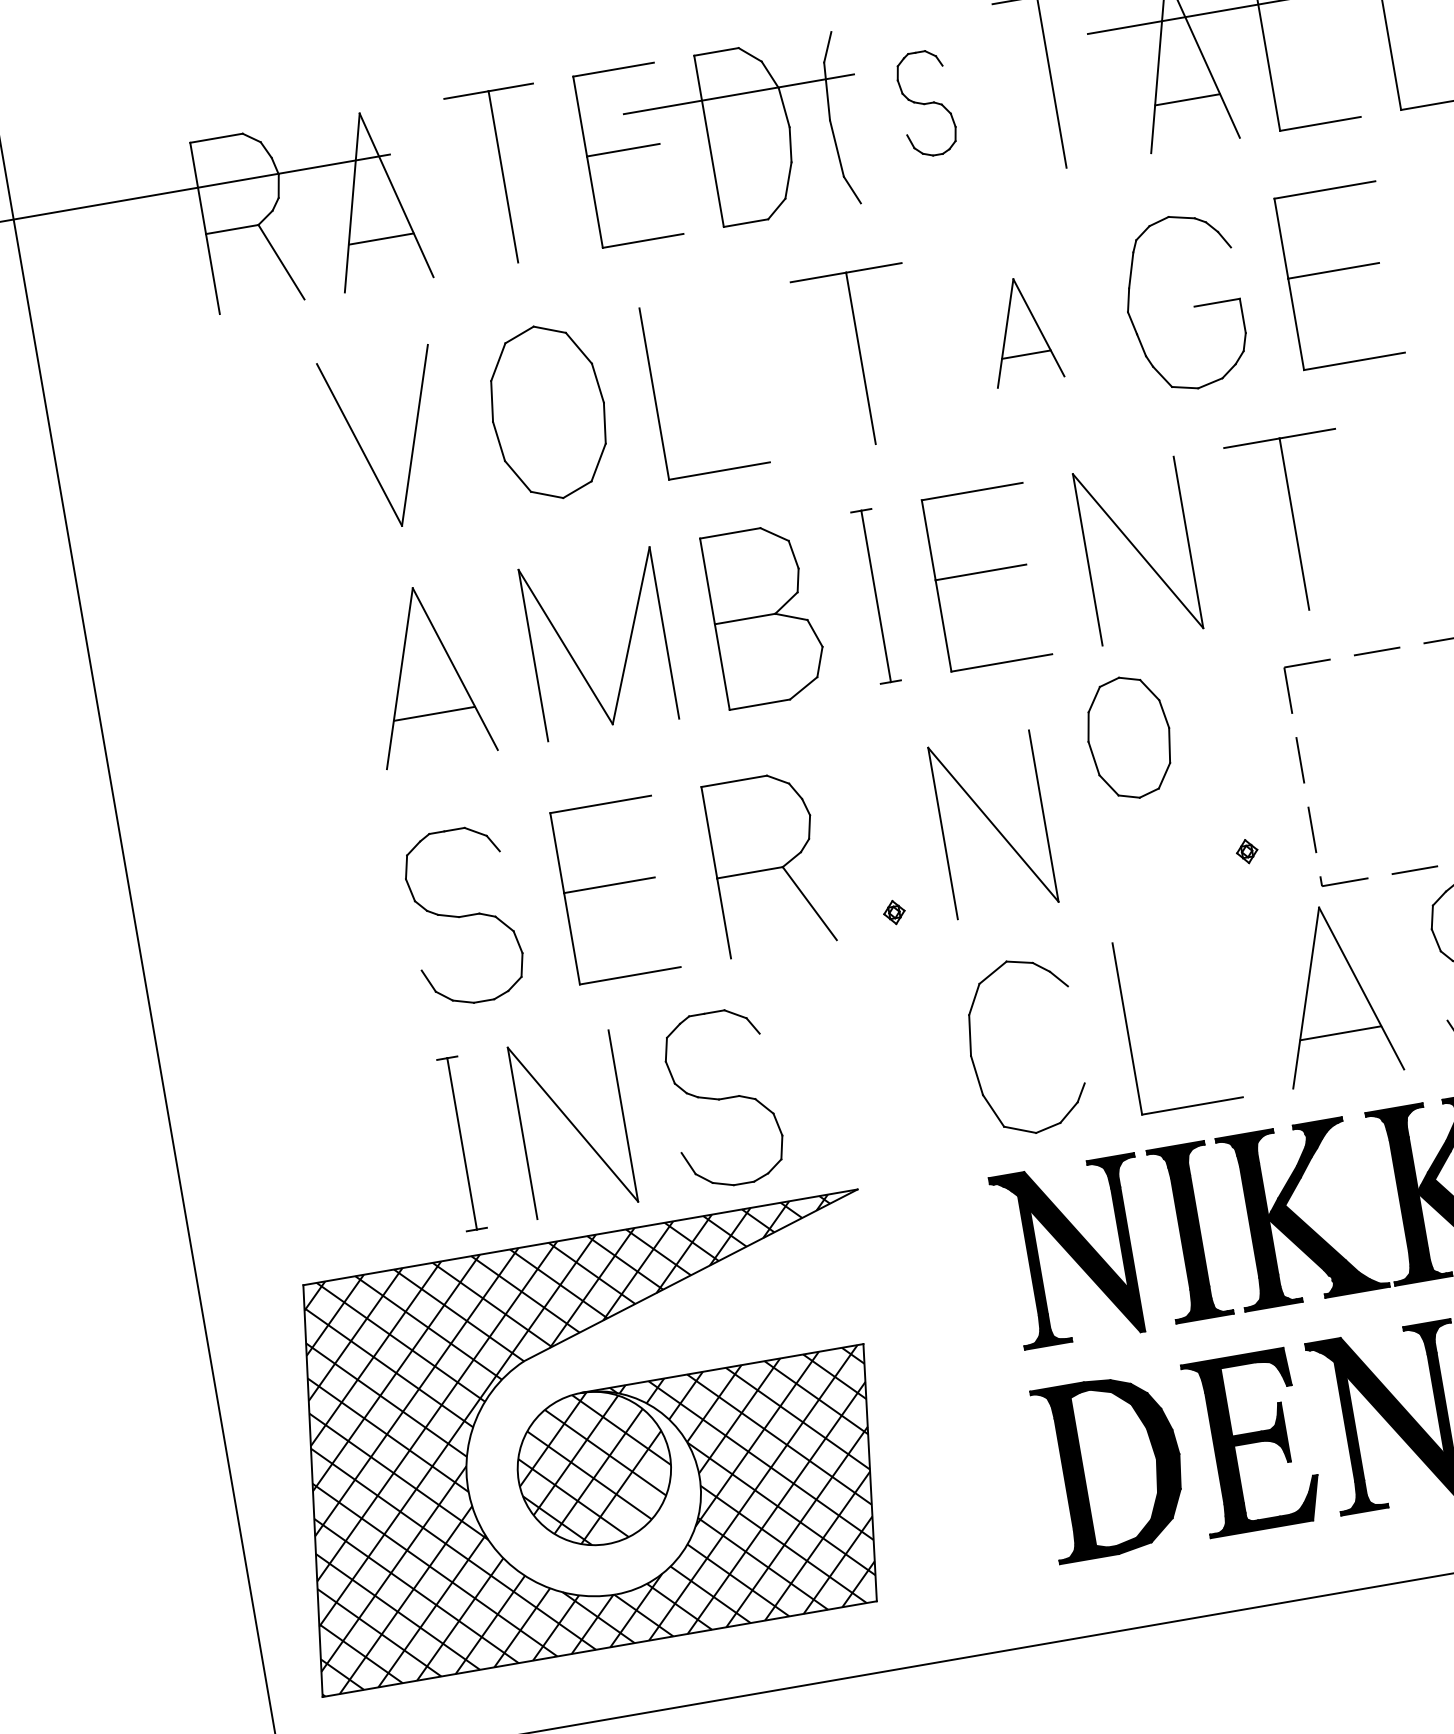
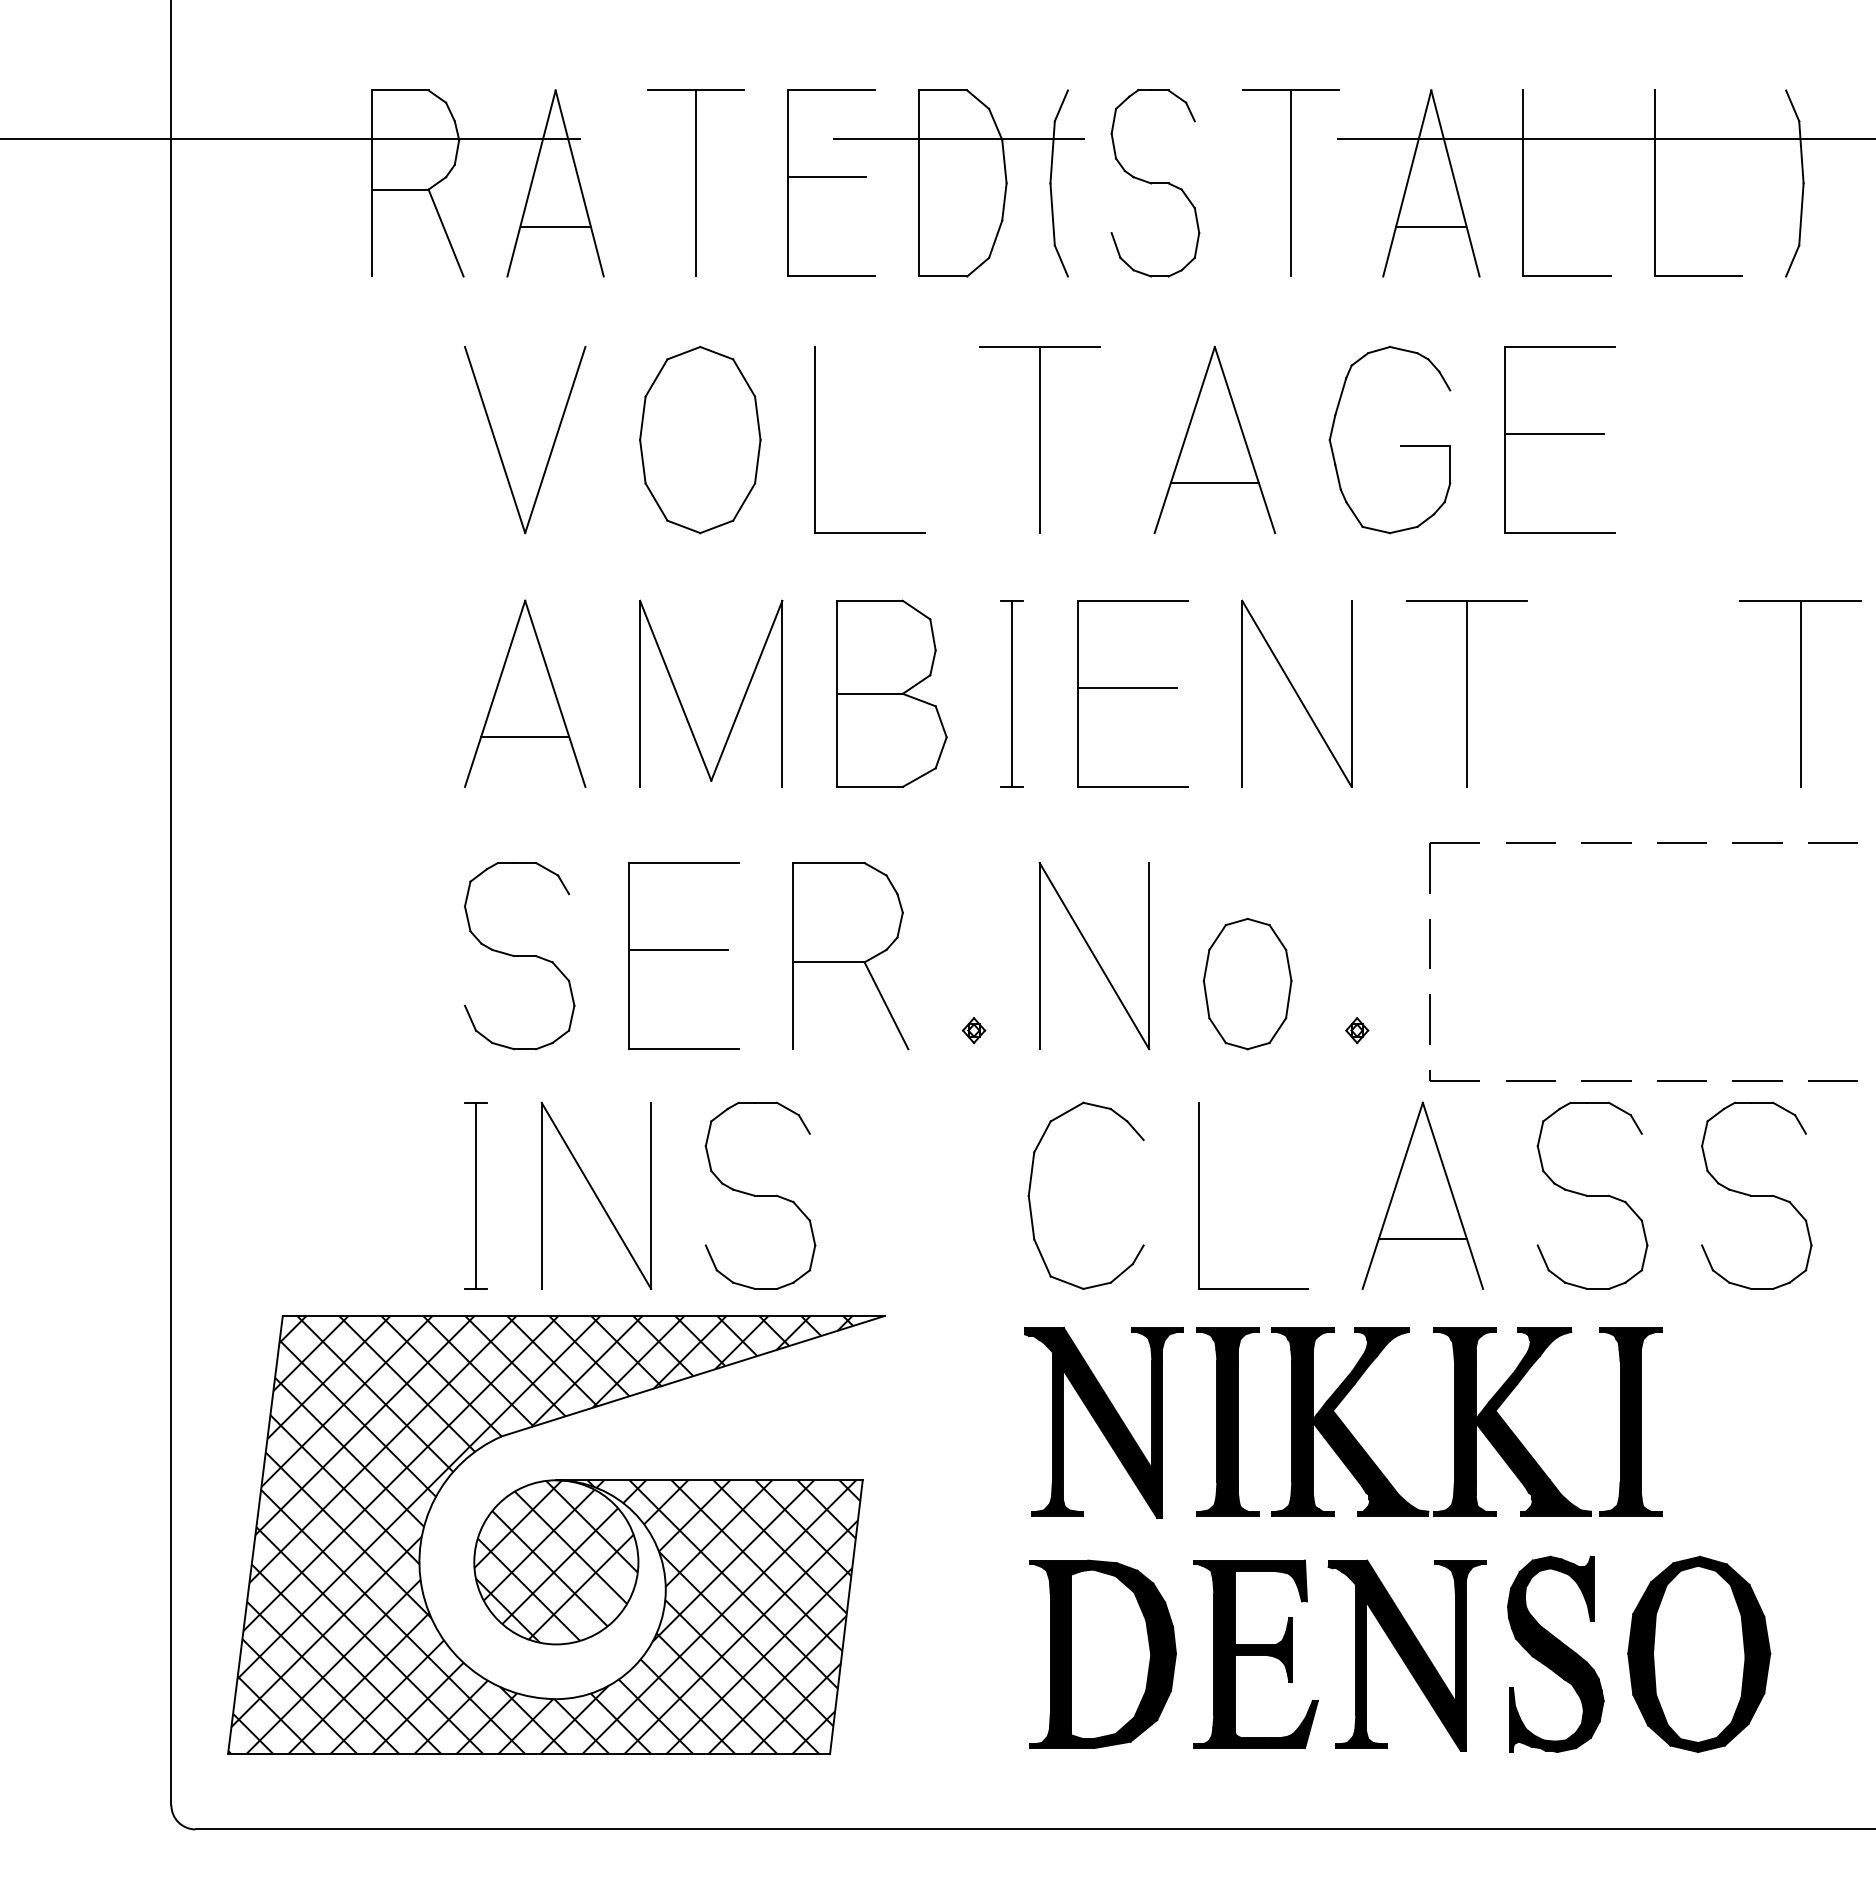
part: (926, 103) -> (1155, 183), size x1.67
part: (1021, 331) -> (1214, 440), size x1.67
part: (1129, 737) -> (1247, 983), moved

